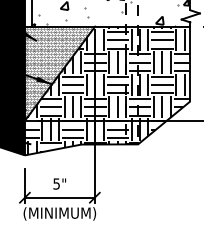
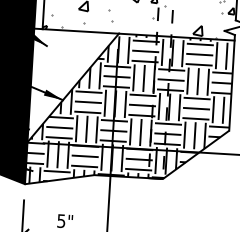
hatch: (58, 72) -> (71, 86), removed

